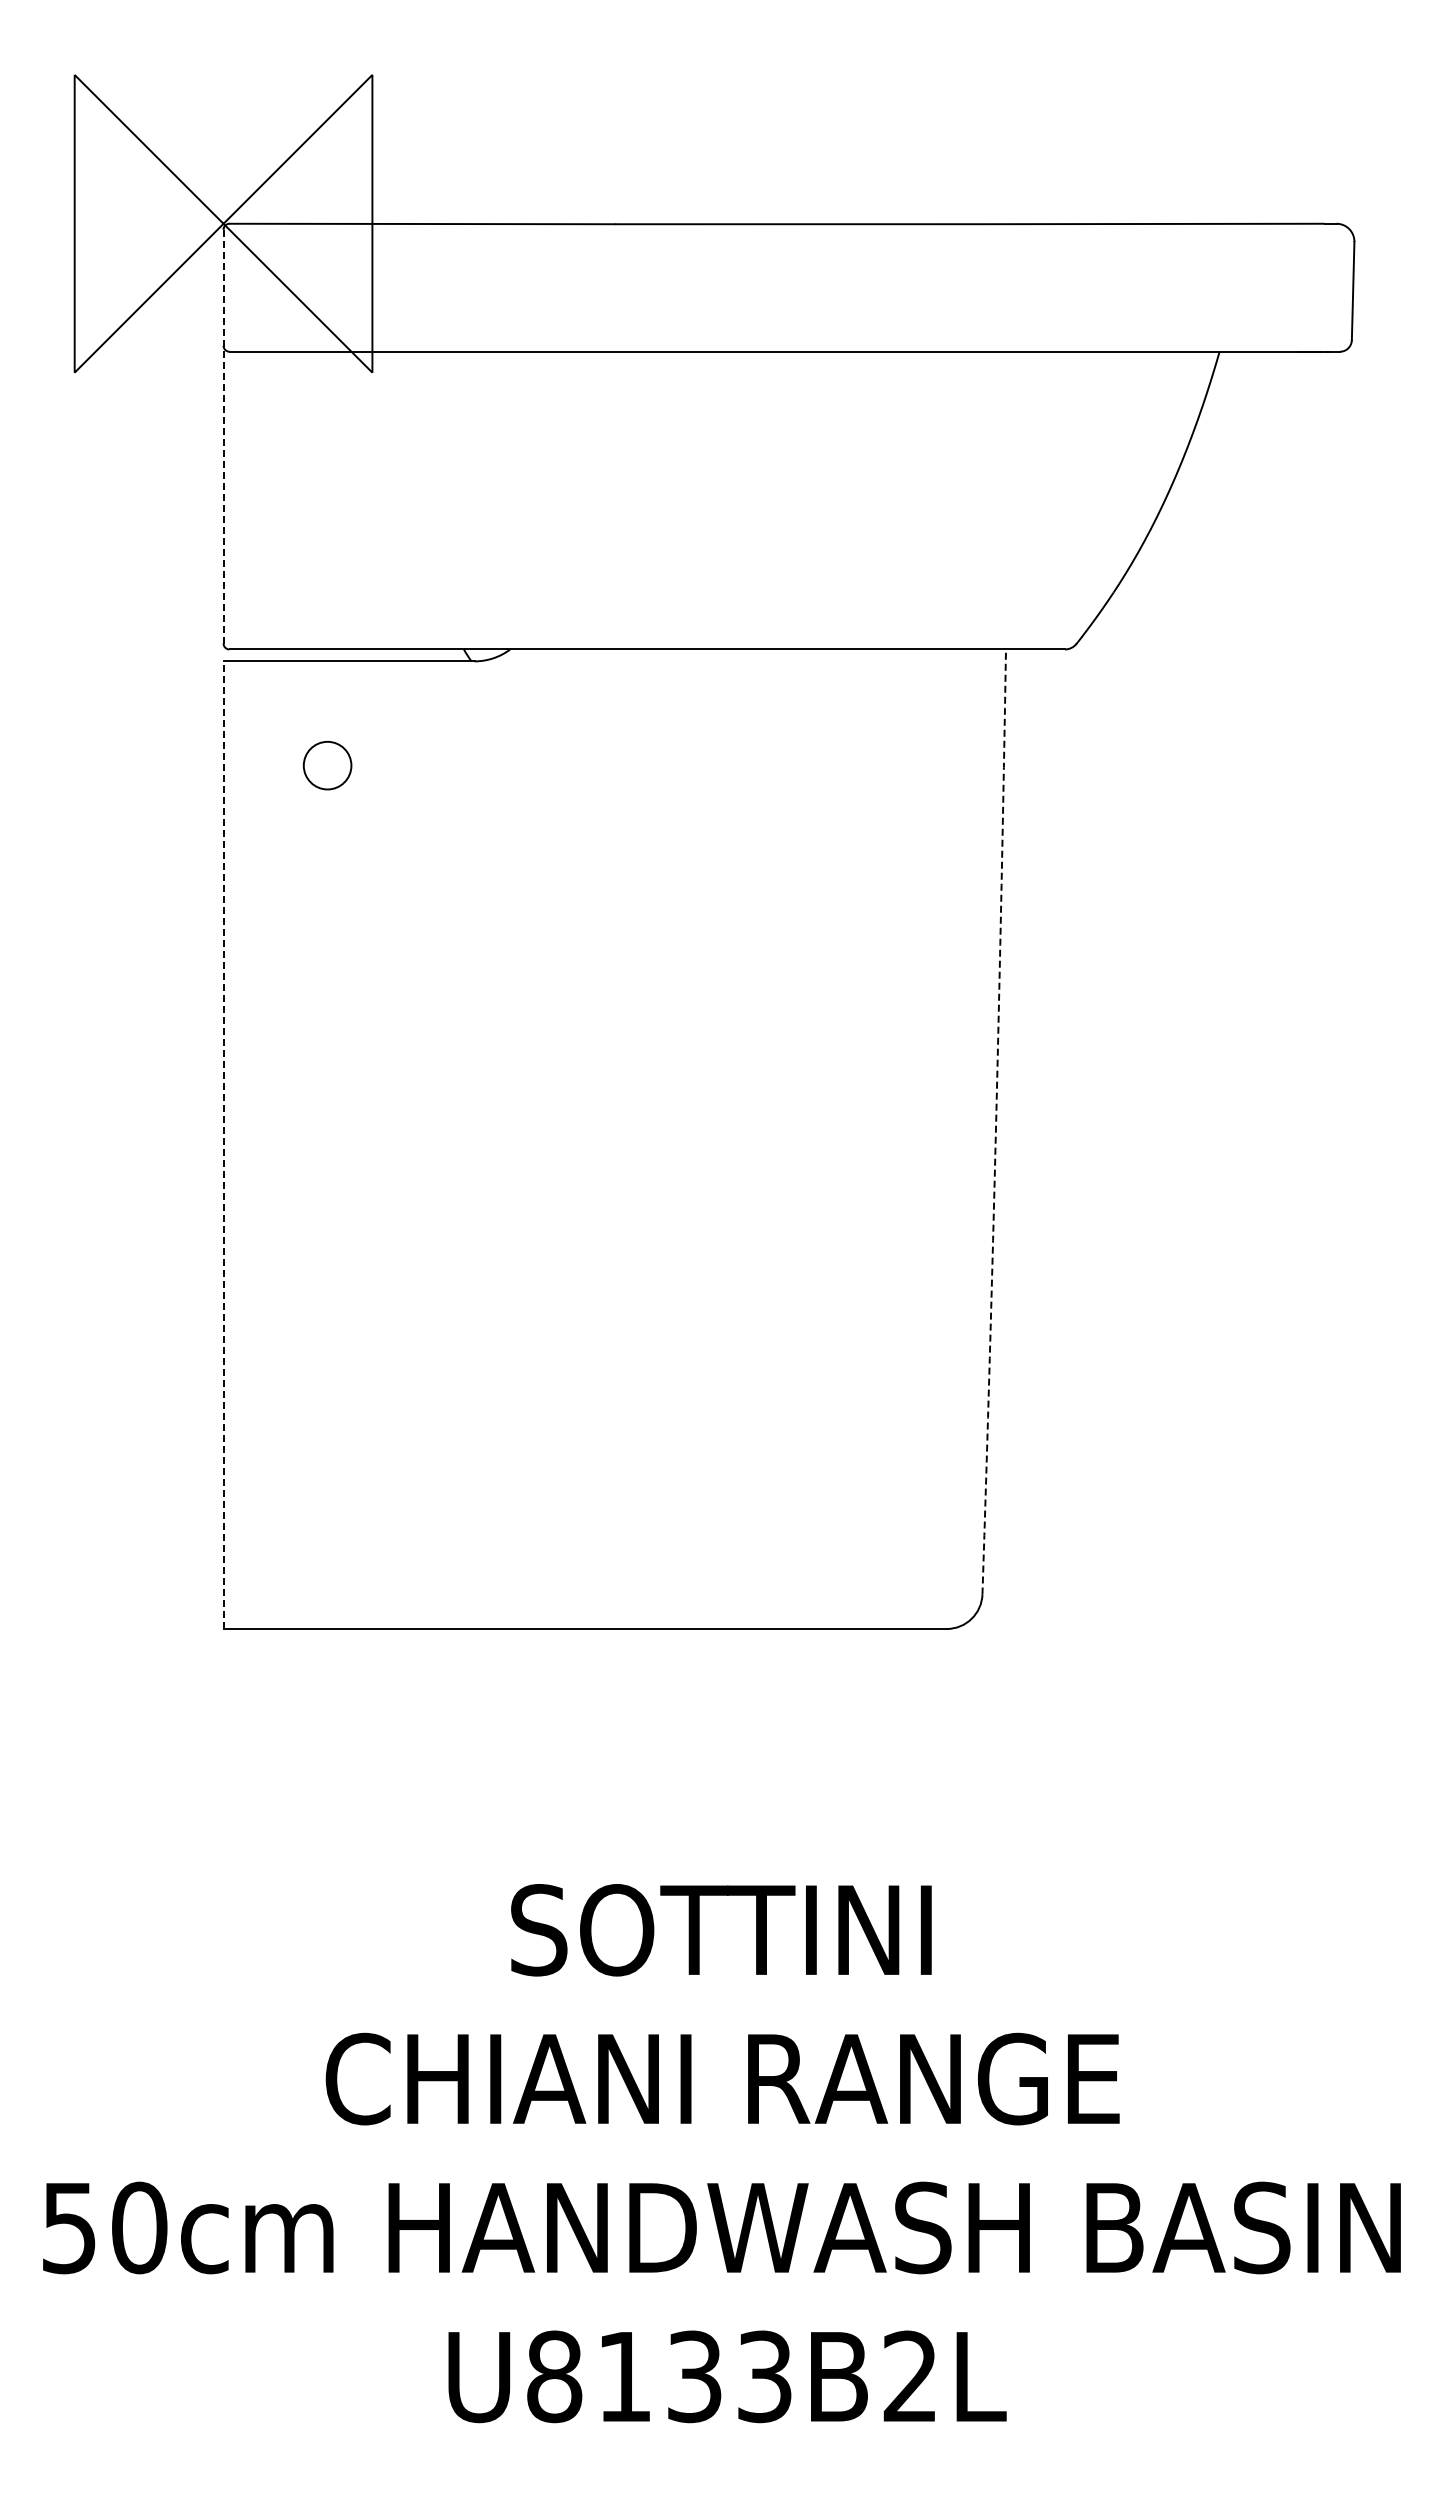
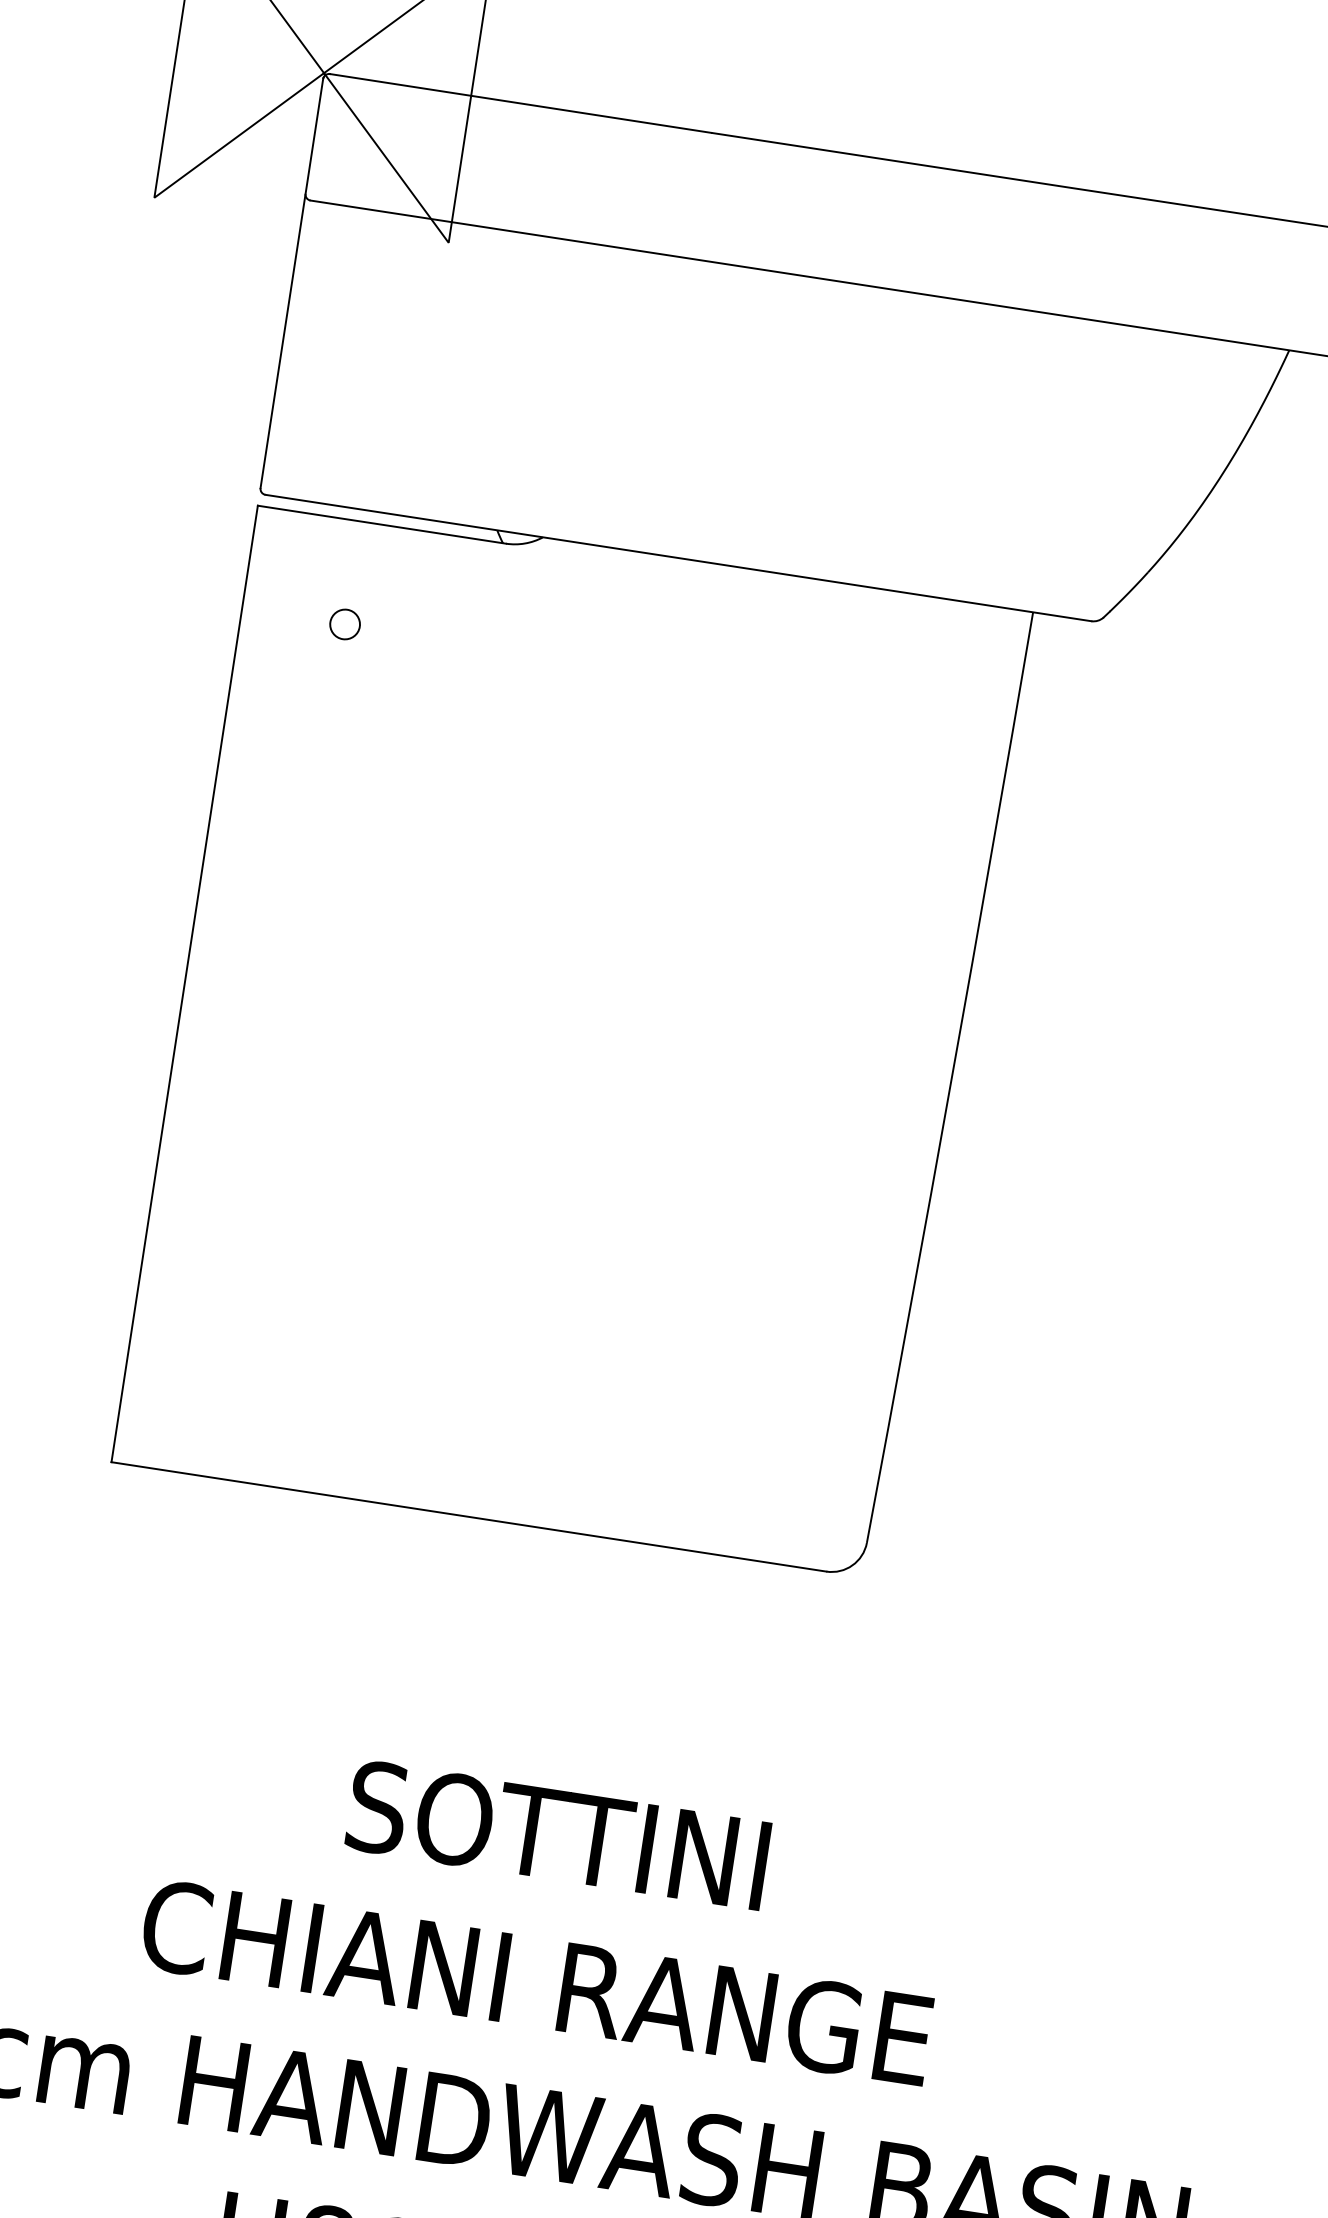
line: (223, 436) -> (291, 283), dashed -> solid
circle: (327, 765) -> (344, 624), size x0.62
arc: (996, 1122) -> (952, 1078), dashed -> solid
line: (223, 1145) -> (184, 984), dashed -> solid

